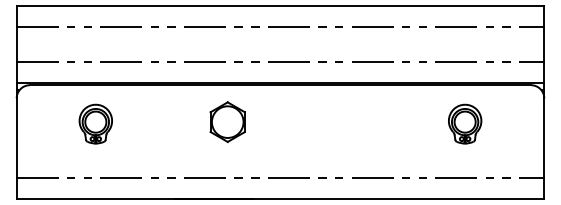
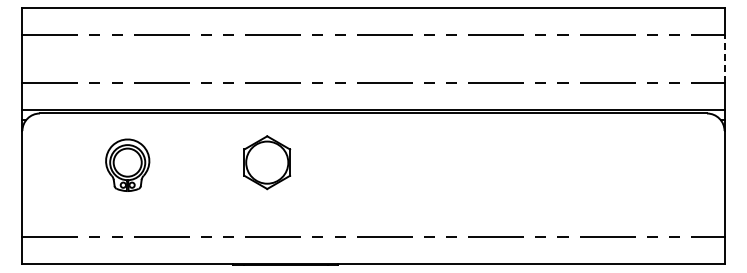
line: (544, 44) -> (724, 59), solid -> dashed
part: (227, 122) -> (267, 162), moved
part: (464, 123) -> (618, 164), removed

